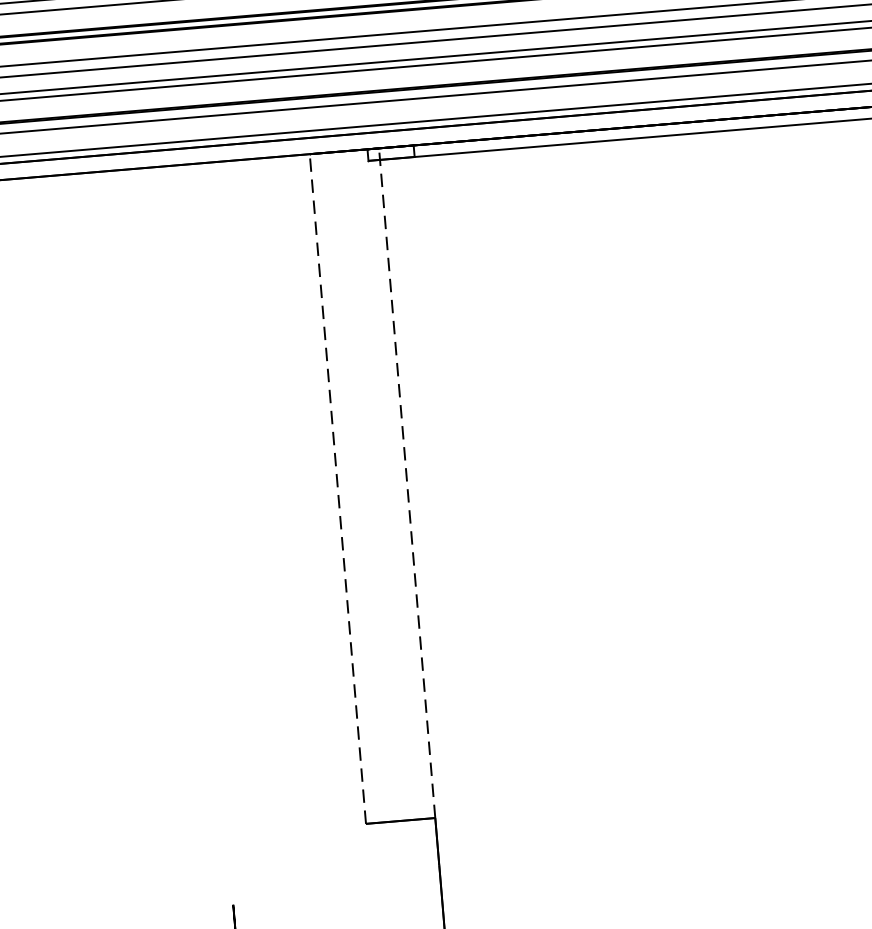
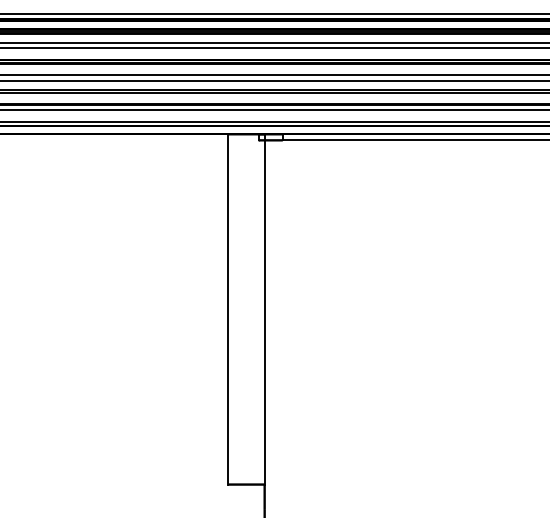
line: (406, 481) -> (264, 308), dashed -> solid
line: (337, 487) -> (228, 308), dashed -> solid

